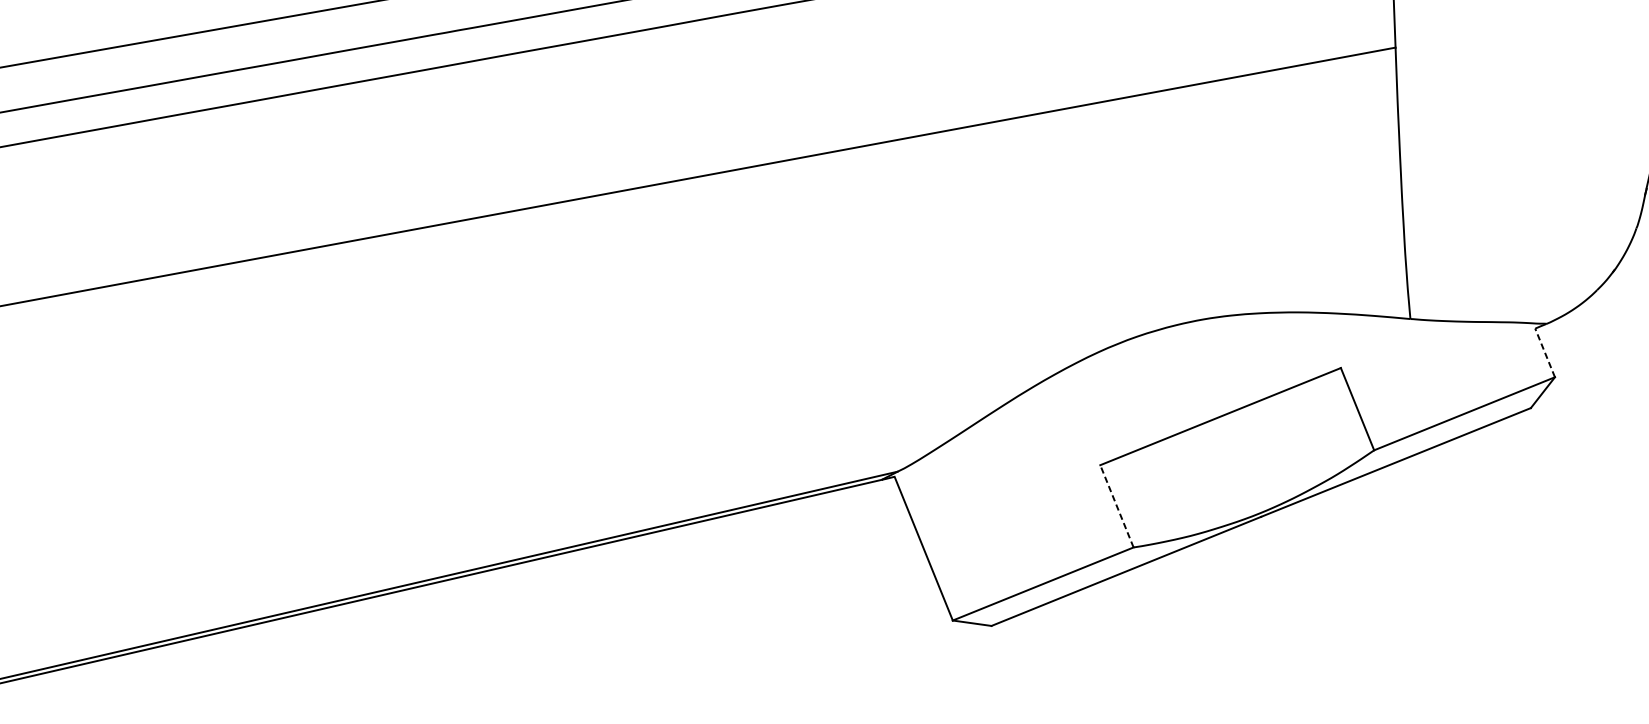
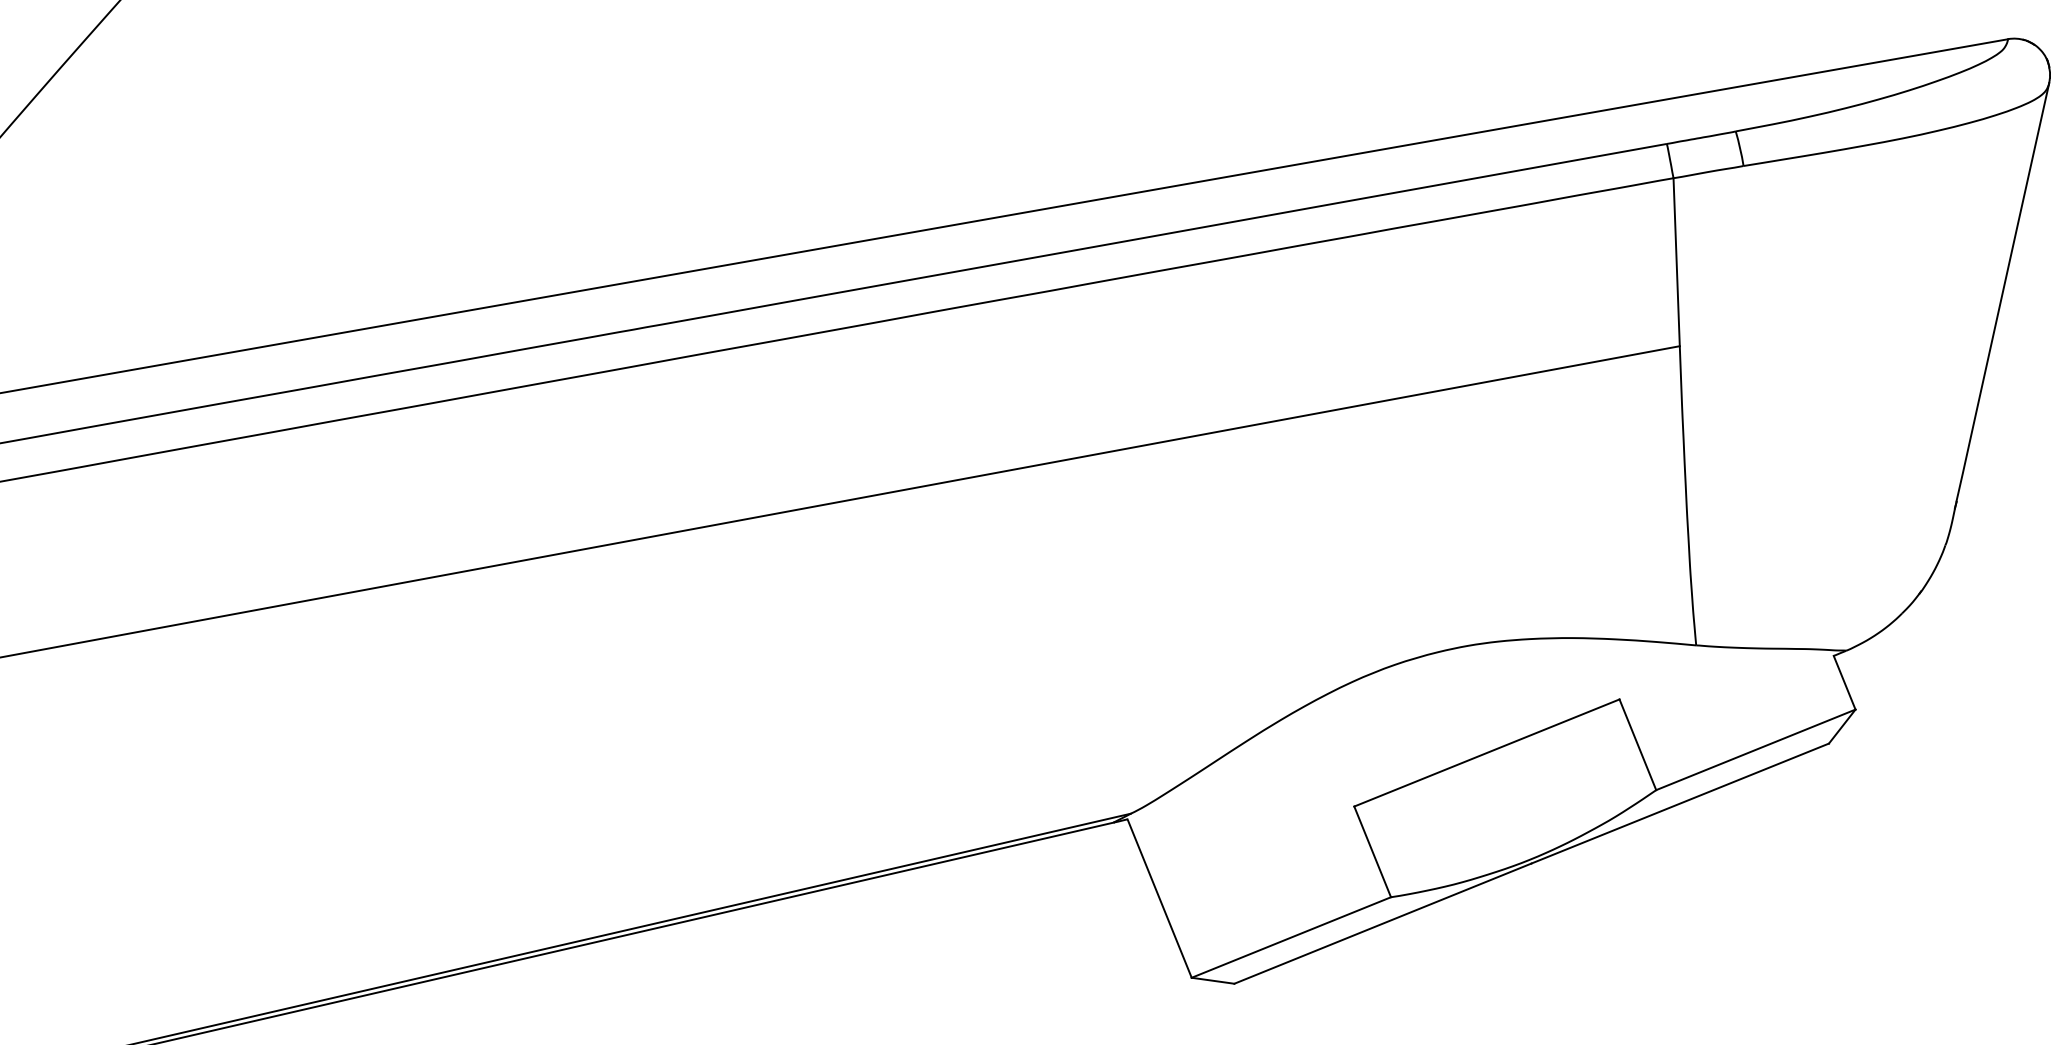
line: (1544, 352) -> (1844, 682), dashed -> solid
line: (1116, 505) -> (1372, 851), dashed -> solid

